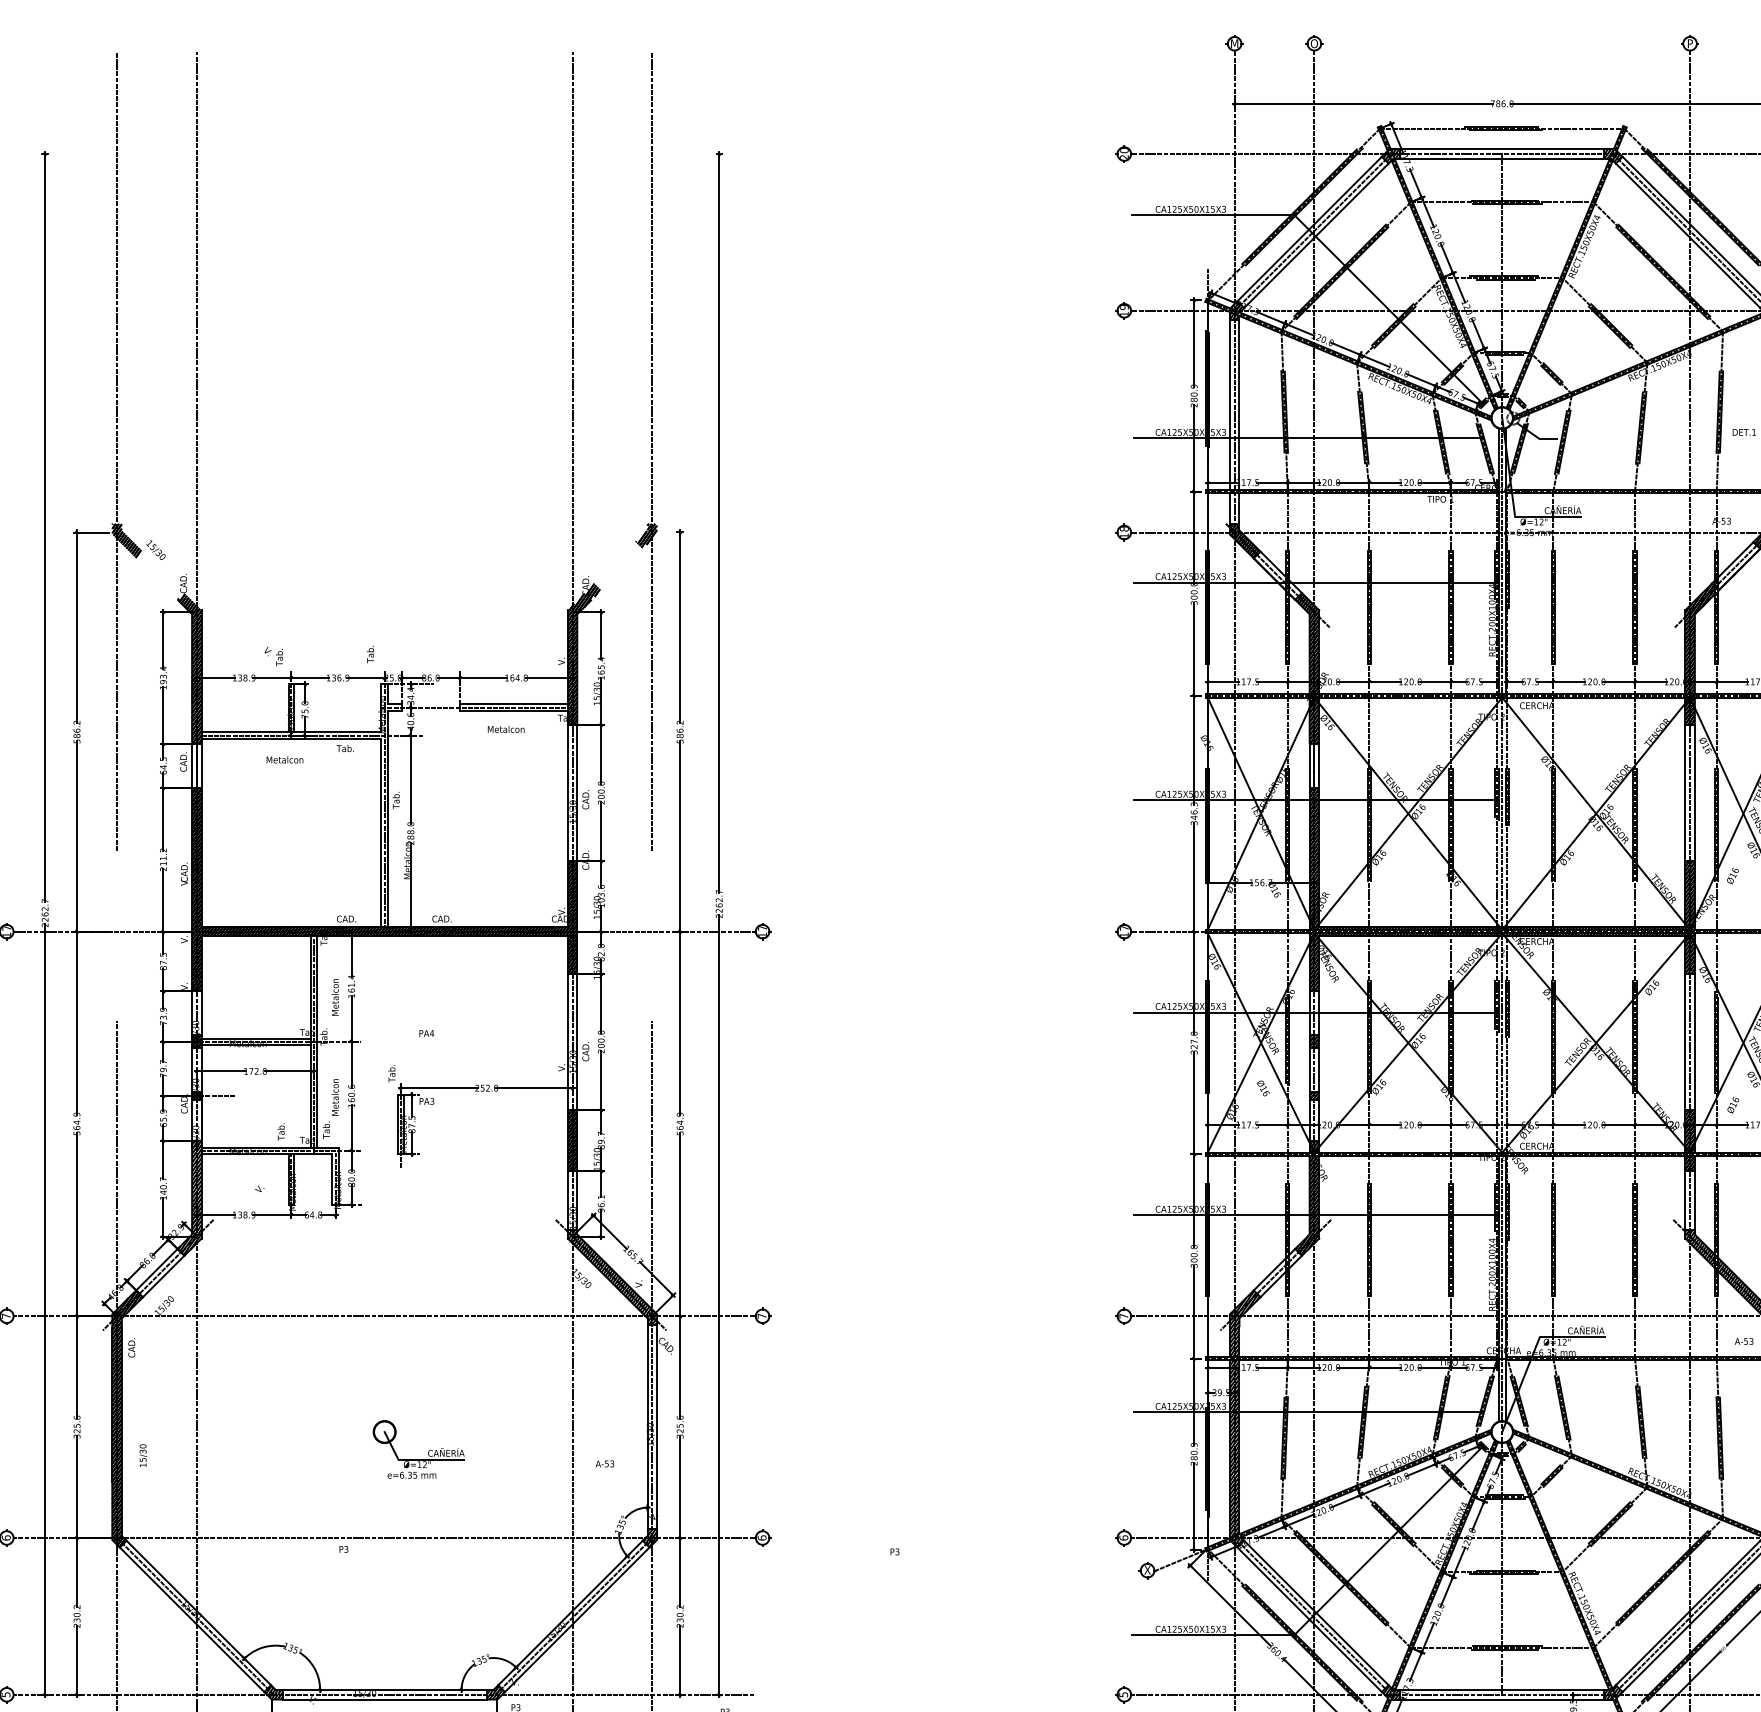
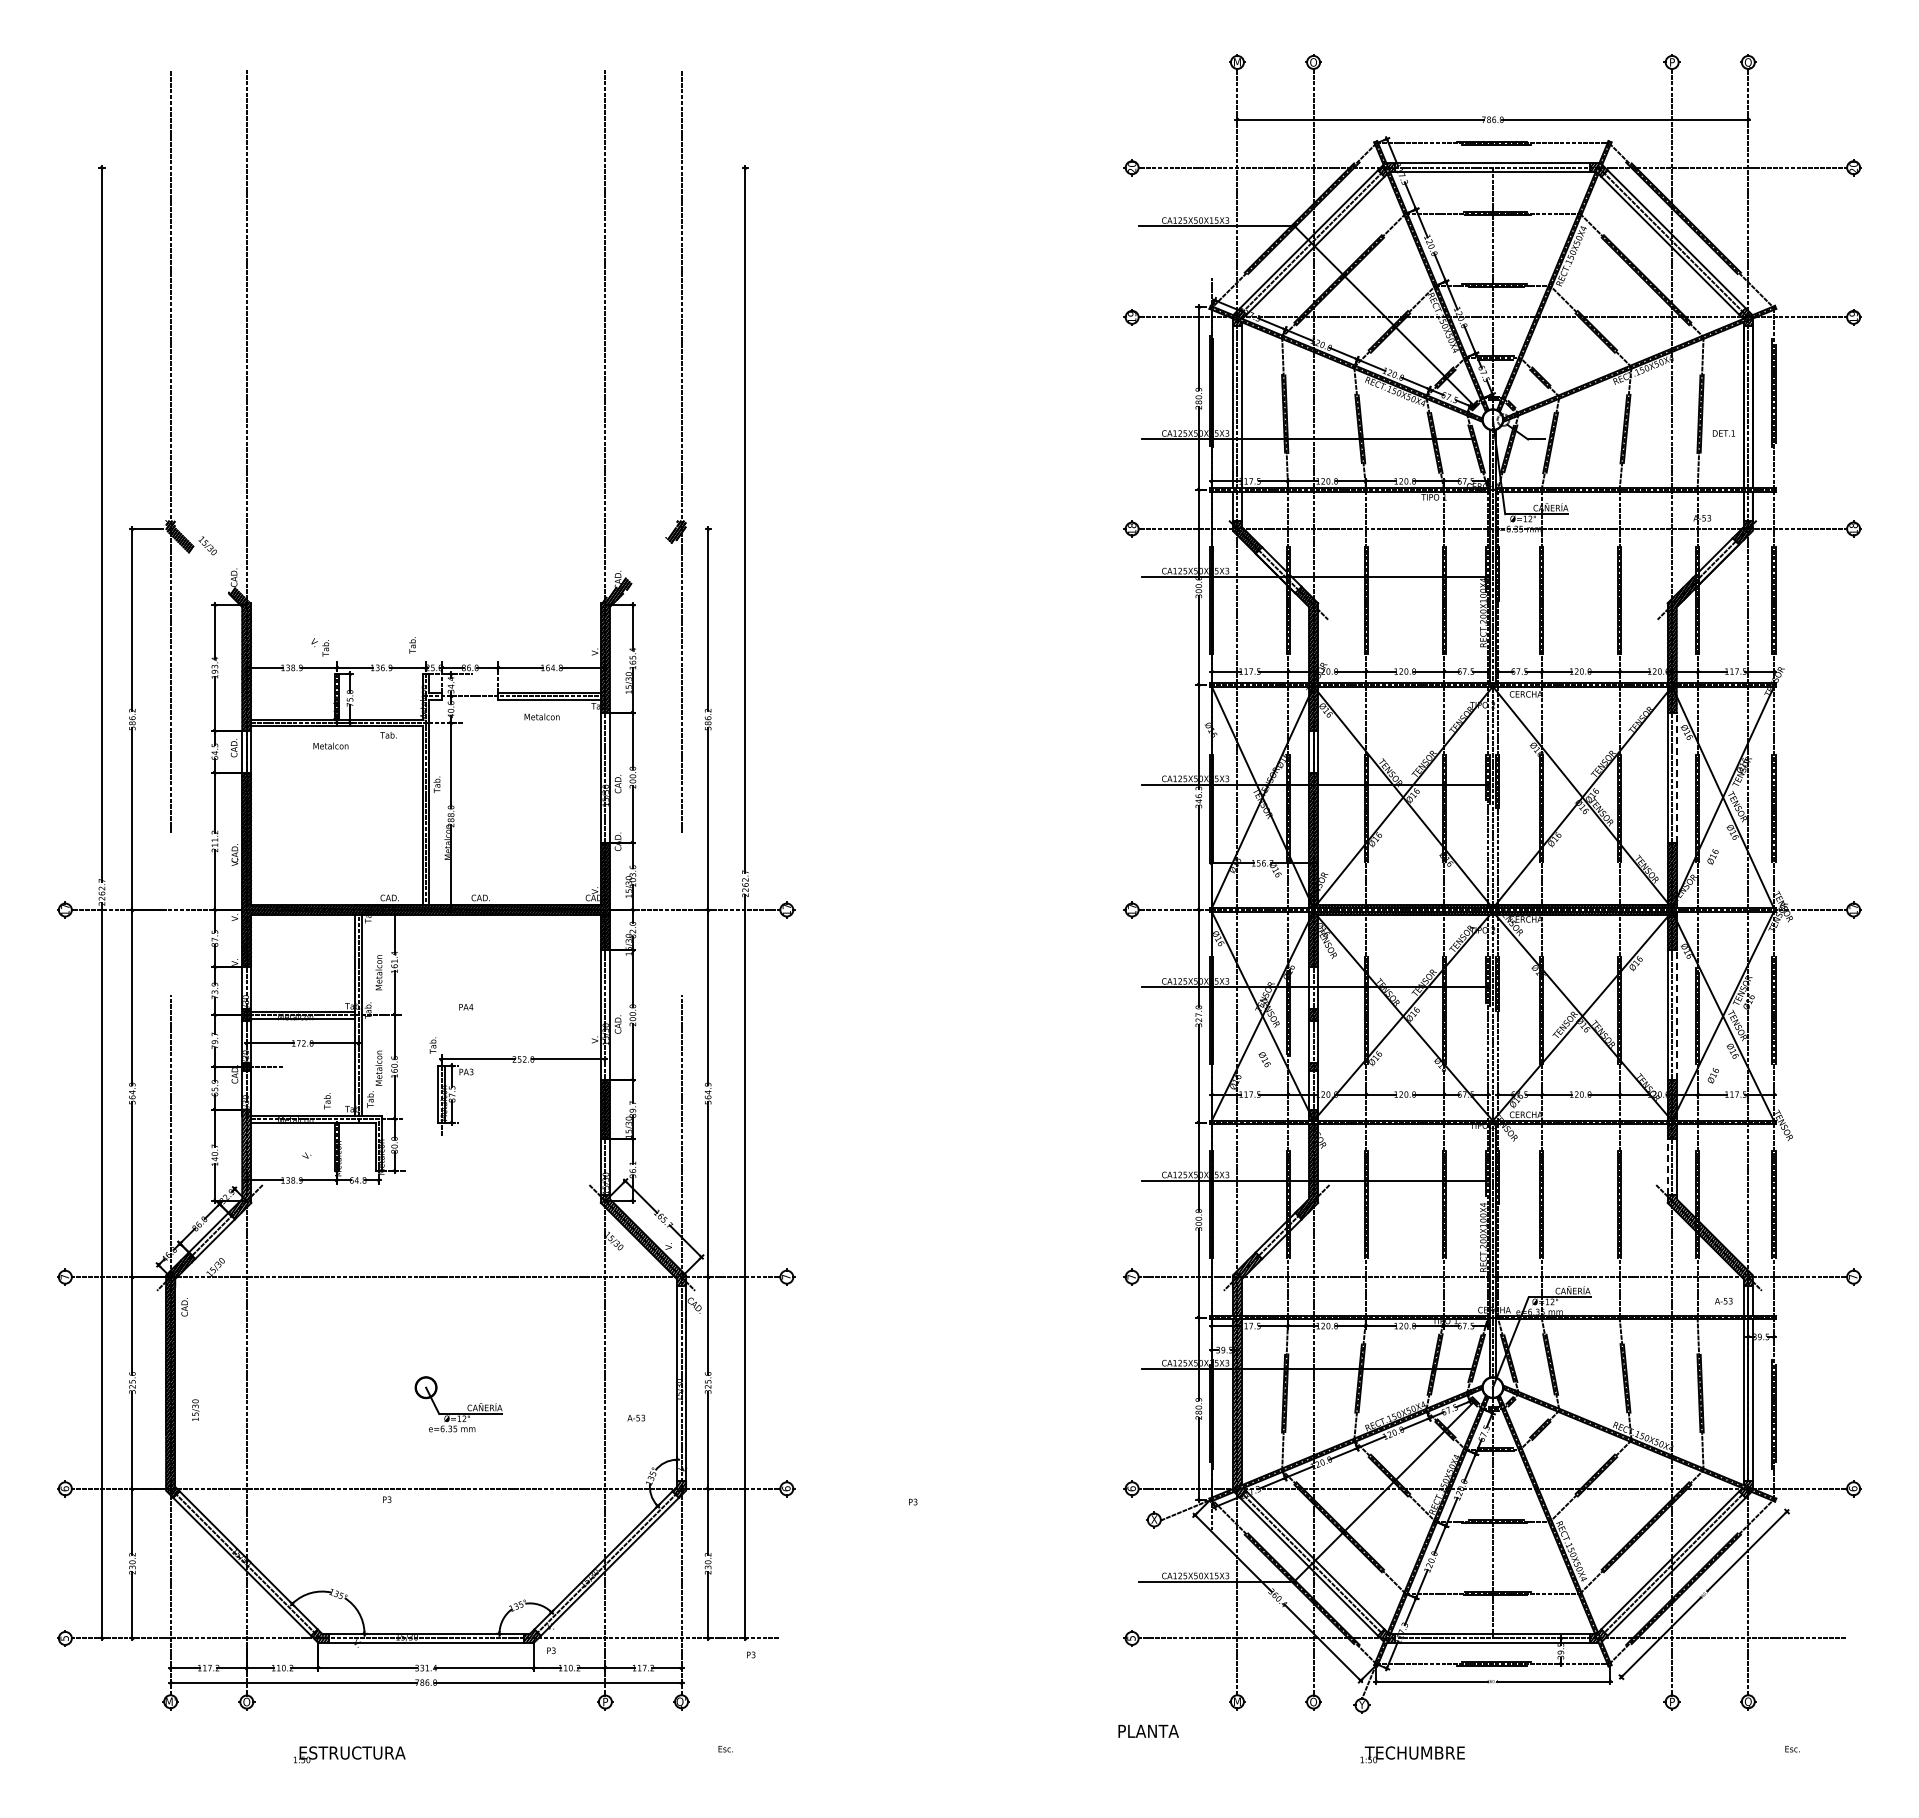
line: (1694, 792) -> (1676, 777), solid -> dashed
line: (1694, 1042) -> (1676, 1015), solid -> dashed
line: (1685, 1200) -> (1667, 1166), solid -> dashed

